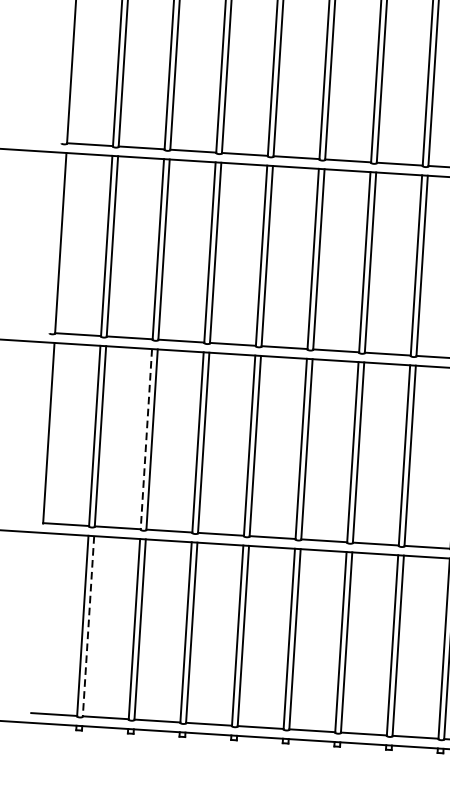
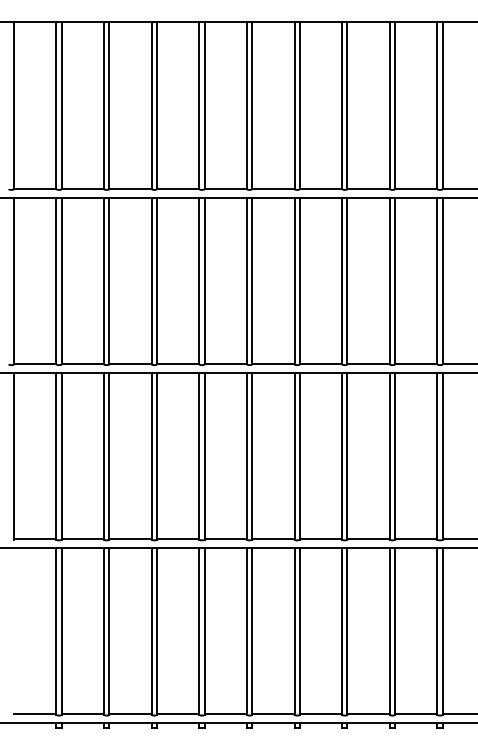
line: (146, 439) -> (104, 456), dashed -> solid
line: (88, 626) -> (61, 631), dashed -> solid

